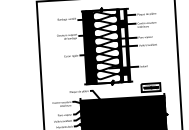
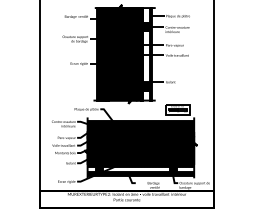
fill: (107, 45) -> (125, 53), added

